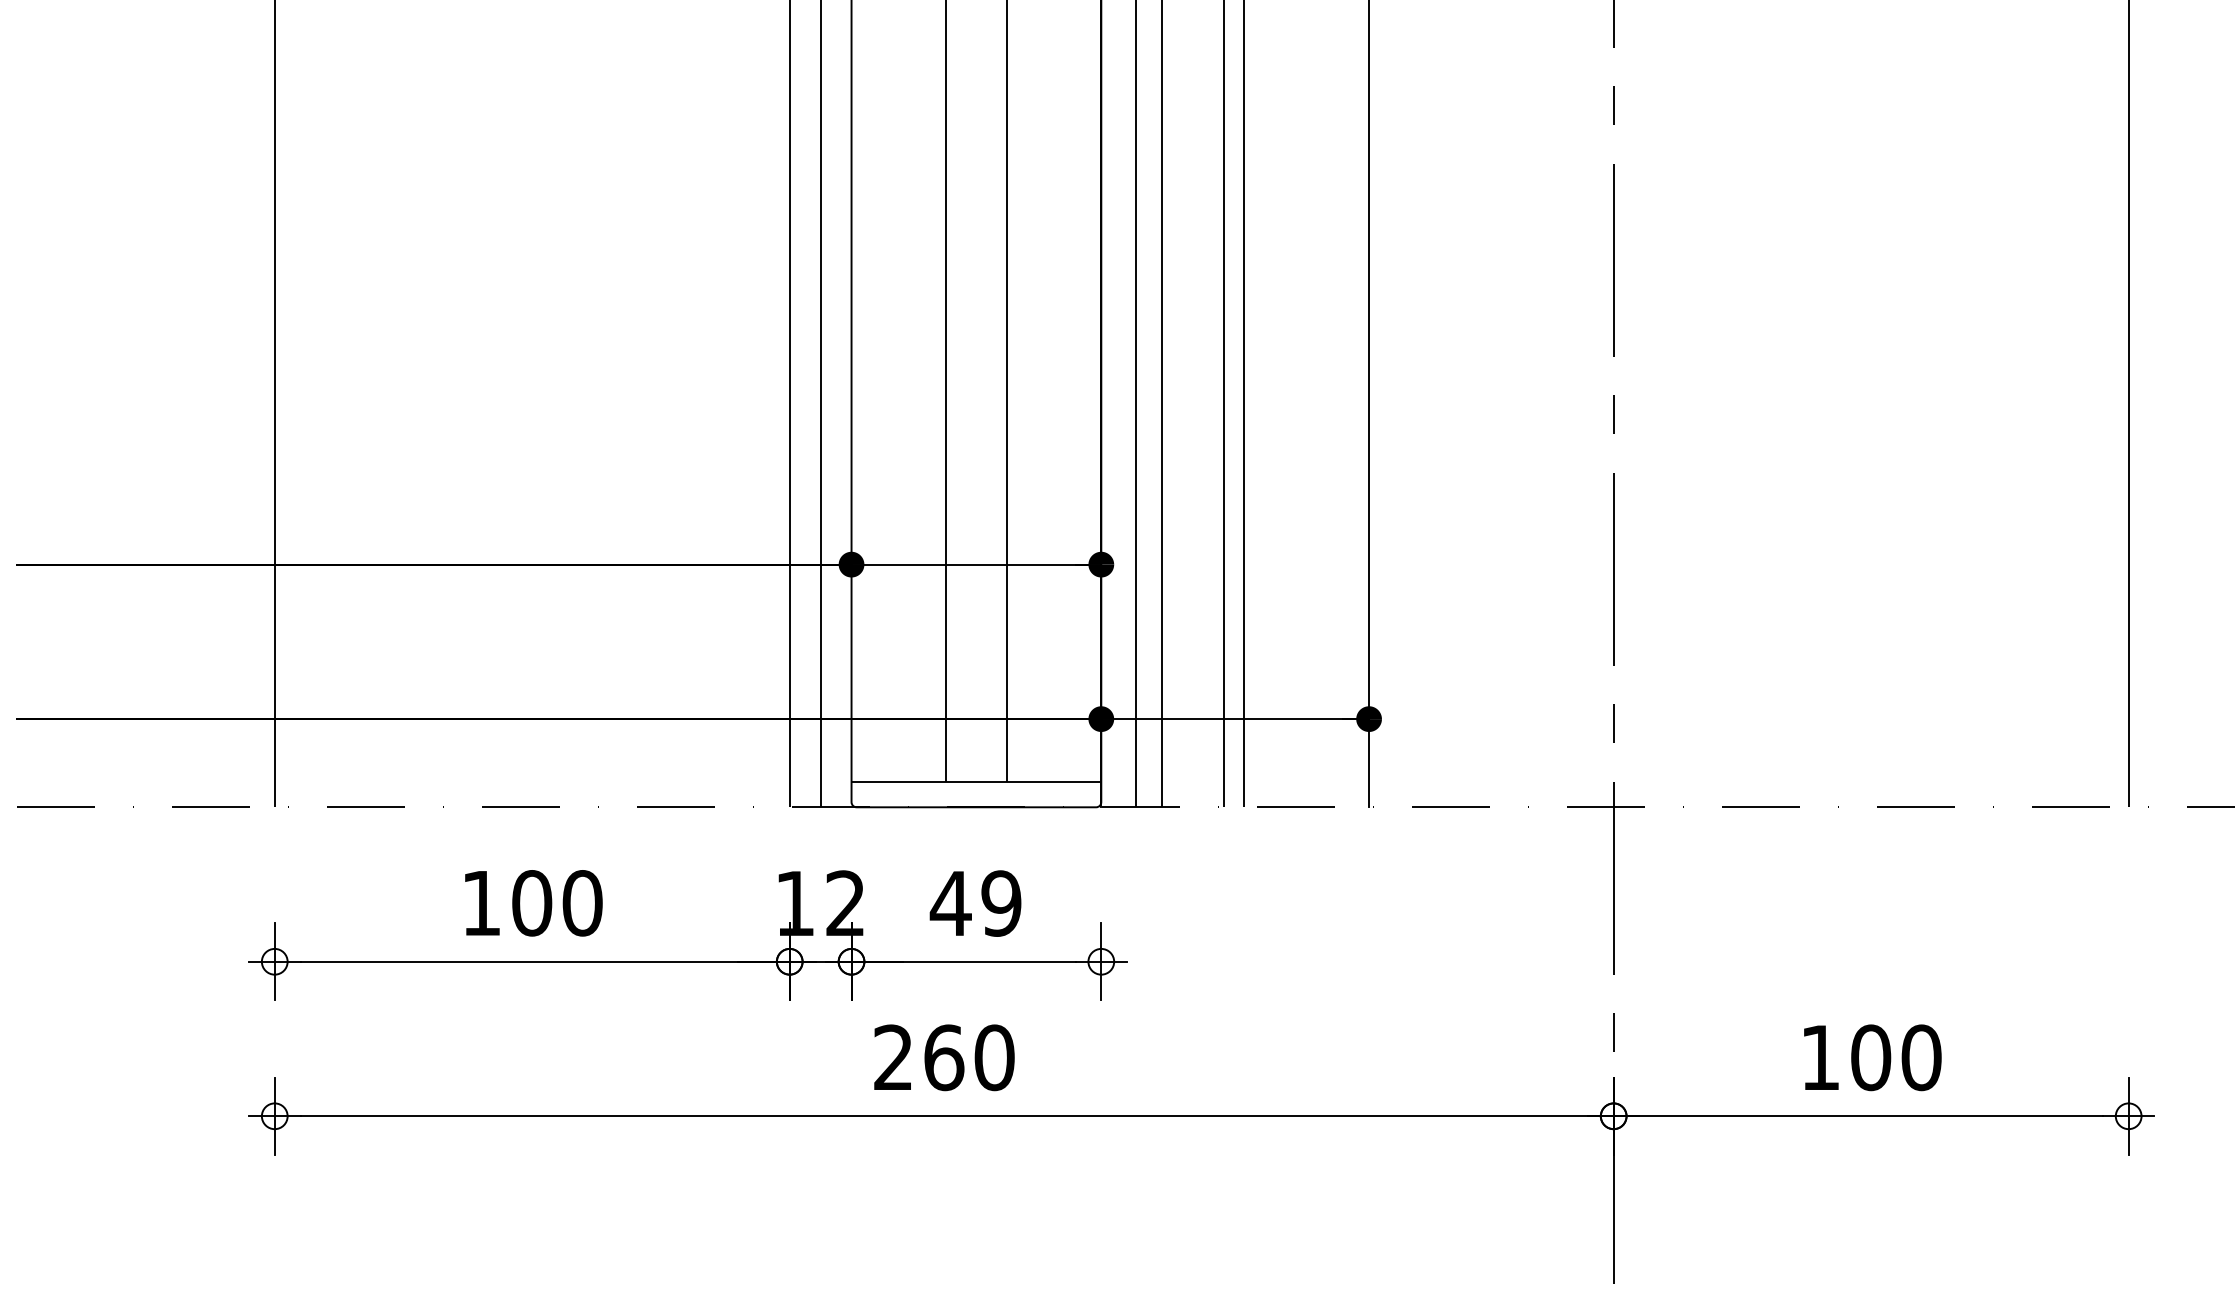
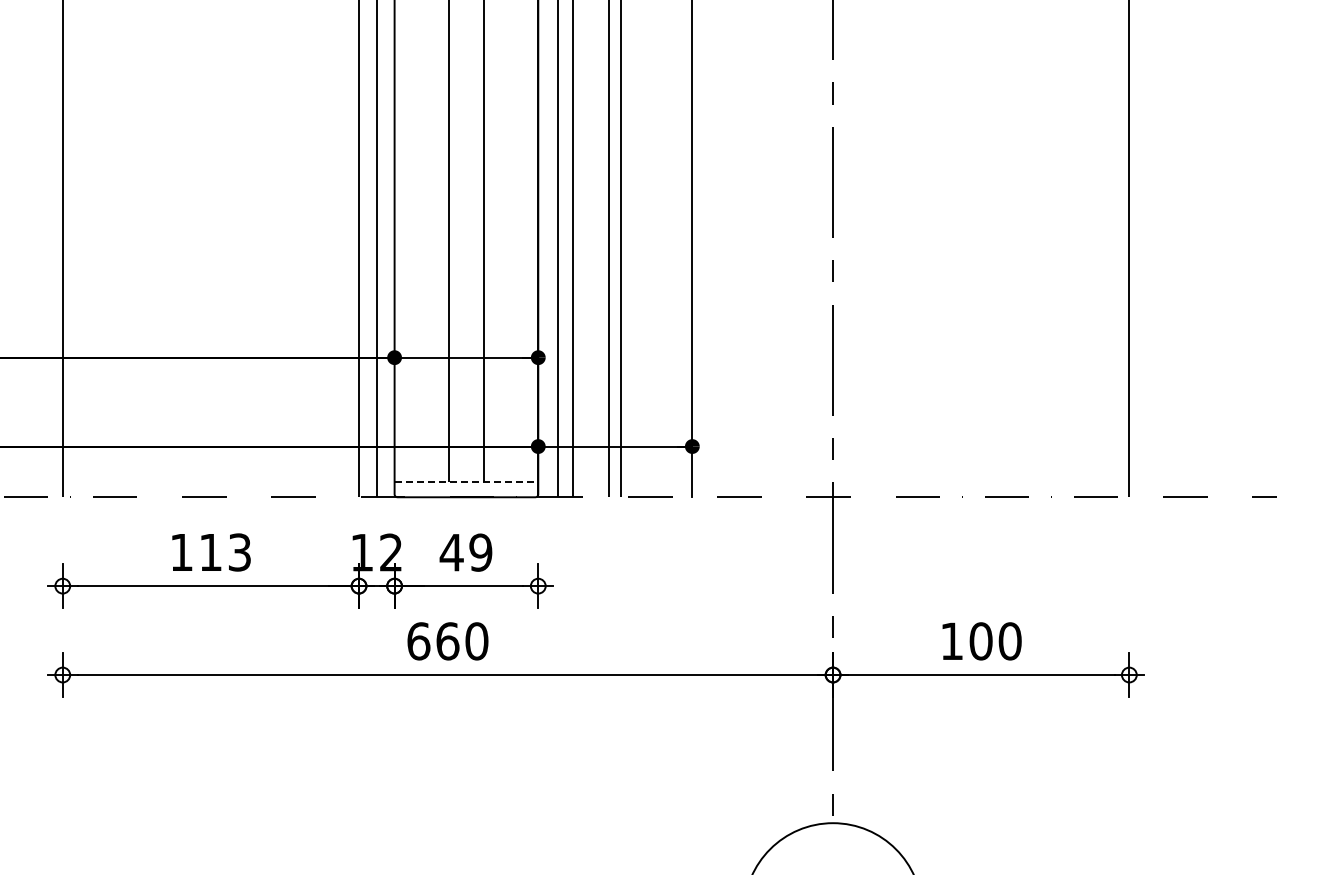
line: (976, 781) -> (466, 482), solid -> dashed
text: (557, 903) -> (225, 552), 100 -> 113
text: (893, 1057) -> (418, 641), 260 -> 660

